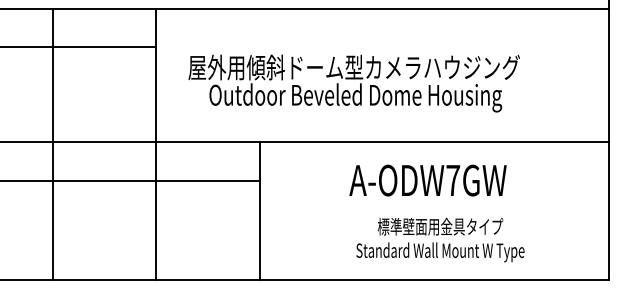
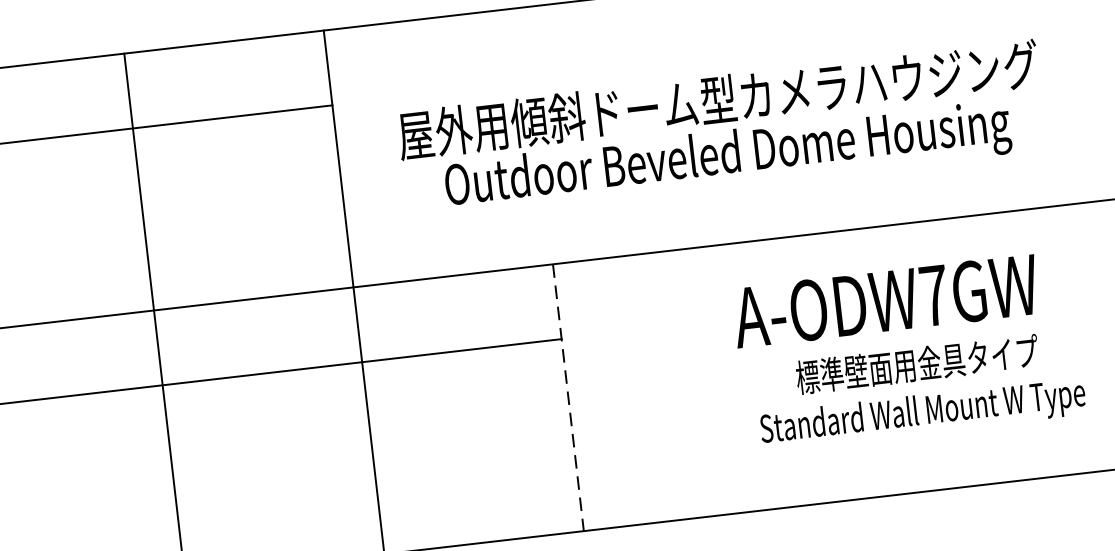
line: (259, 211) -> (567, 398), solid -> dashed
text: (440, 239) -> (920, 388), moved

